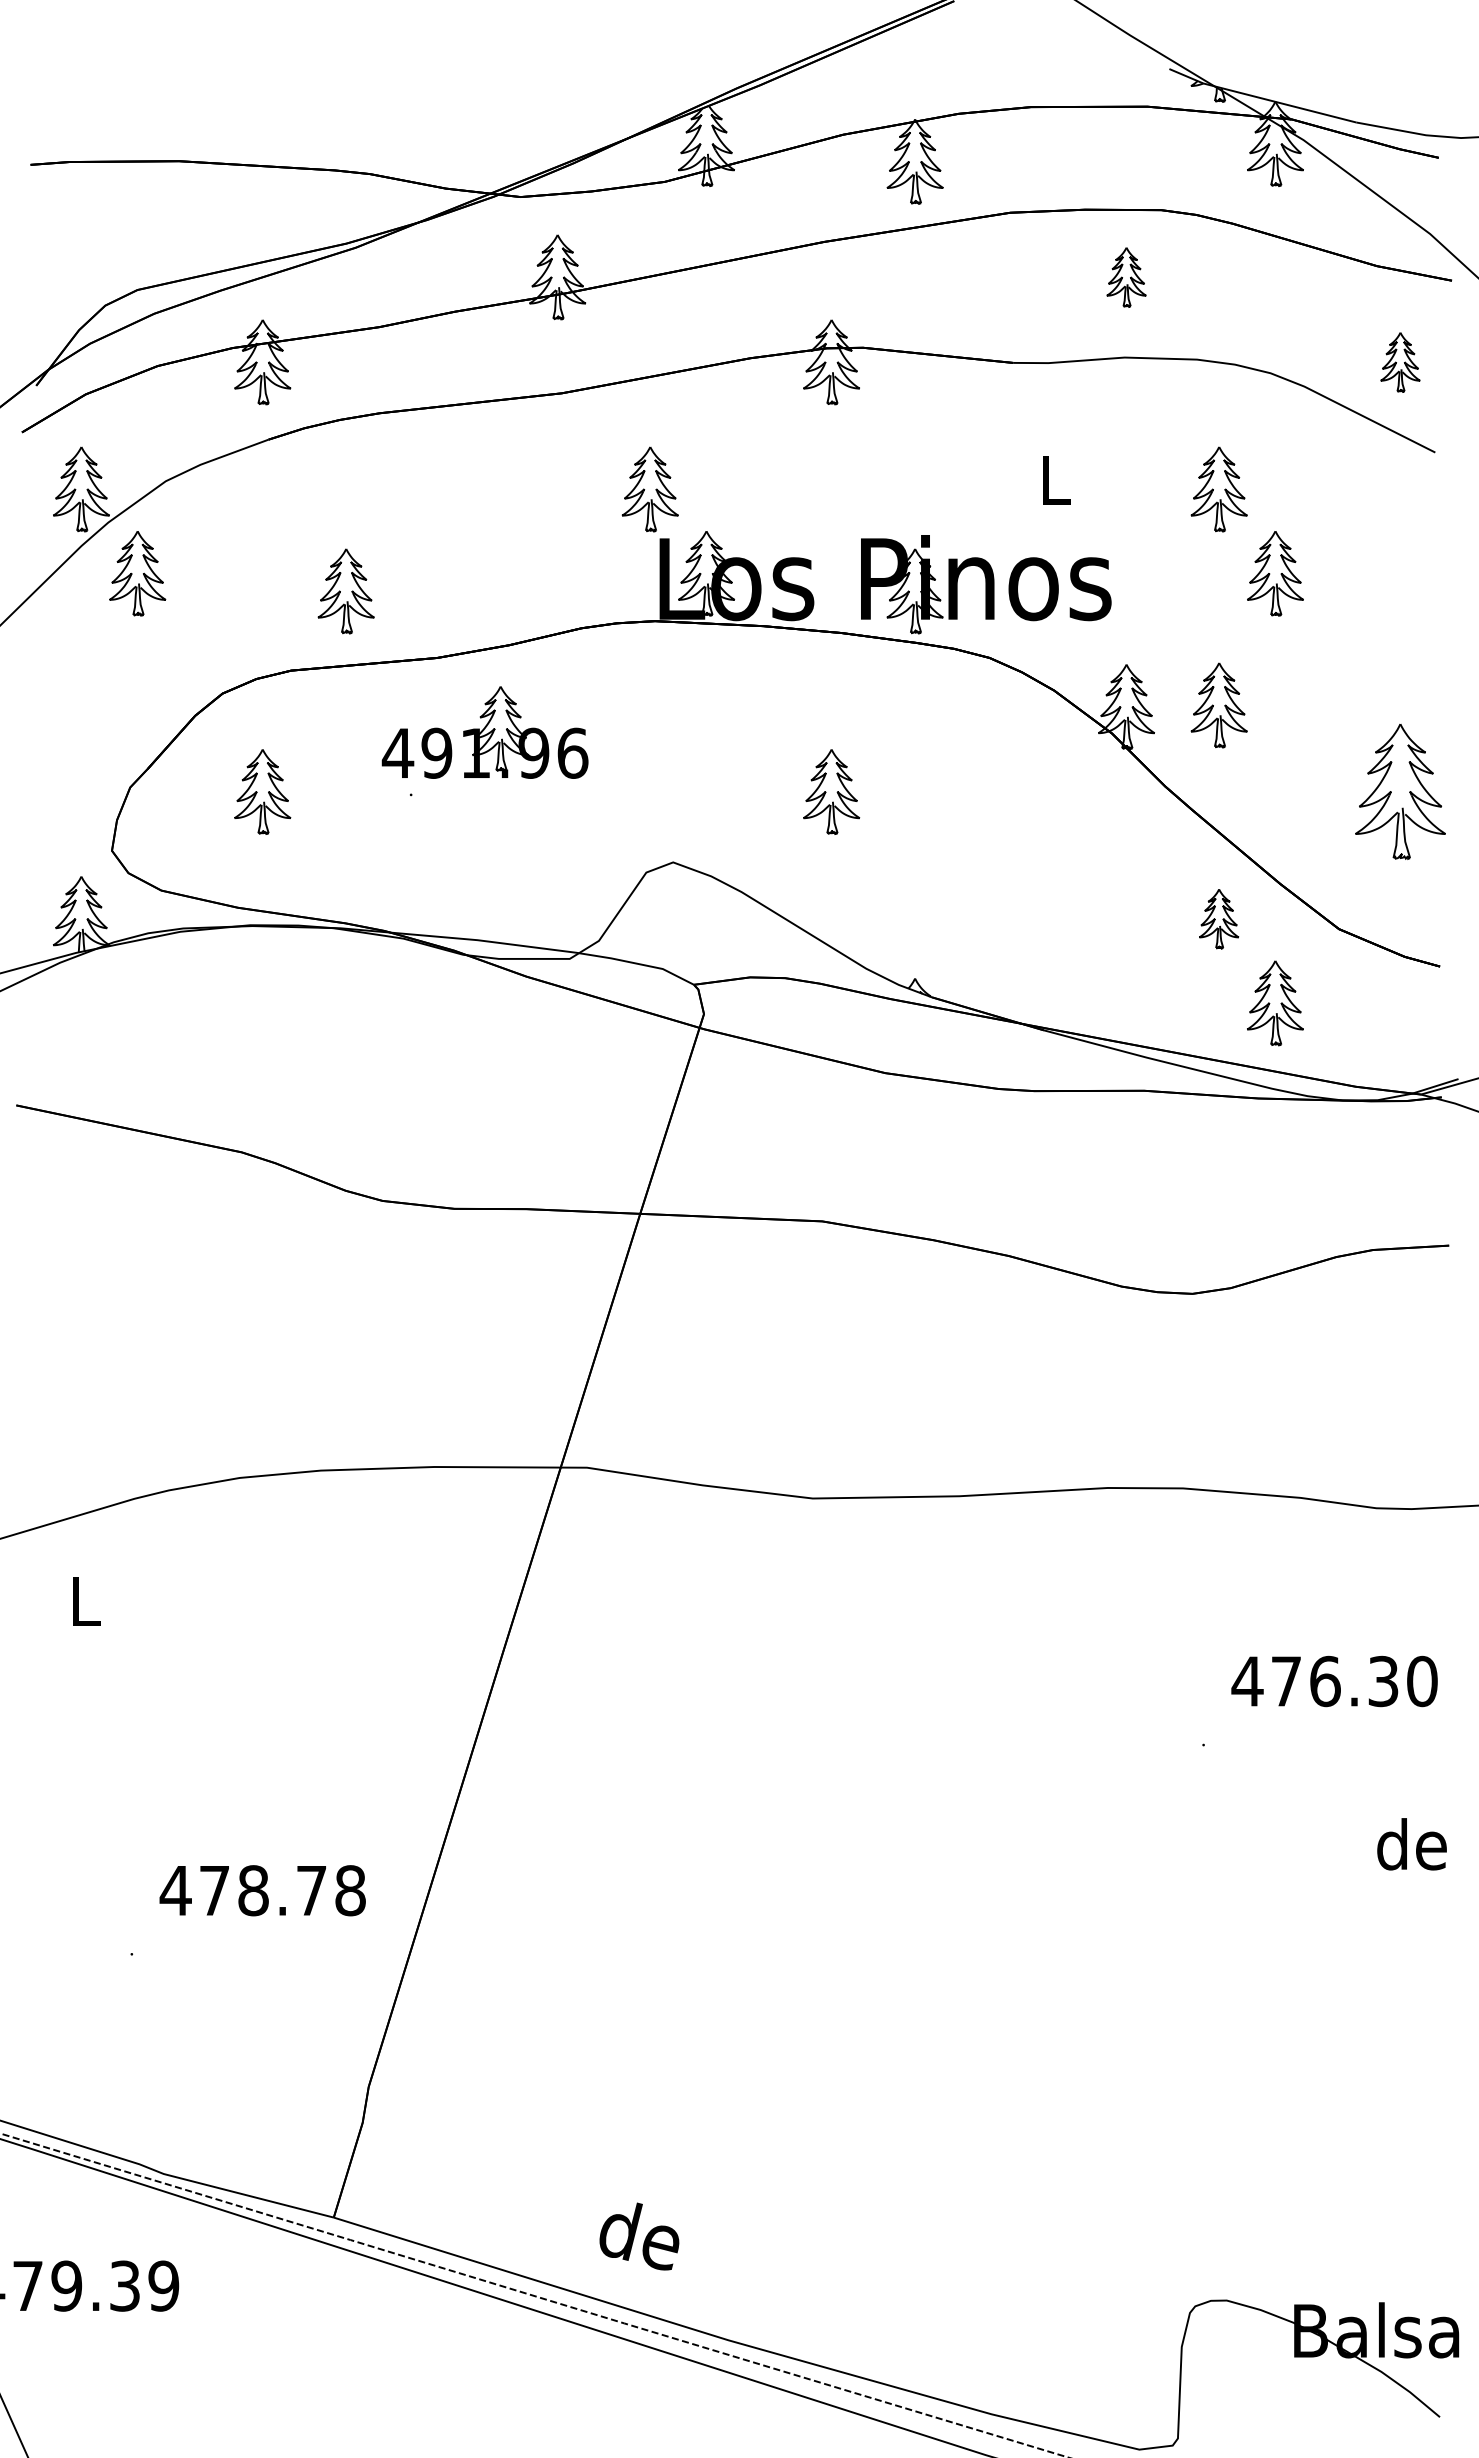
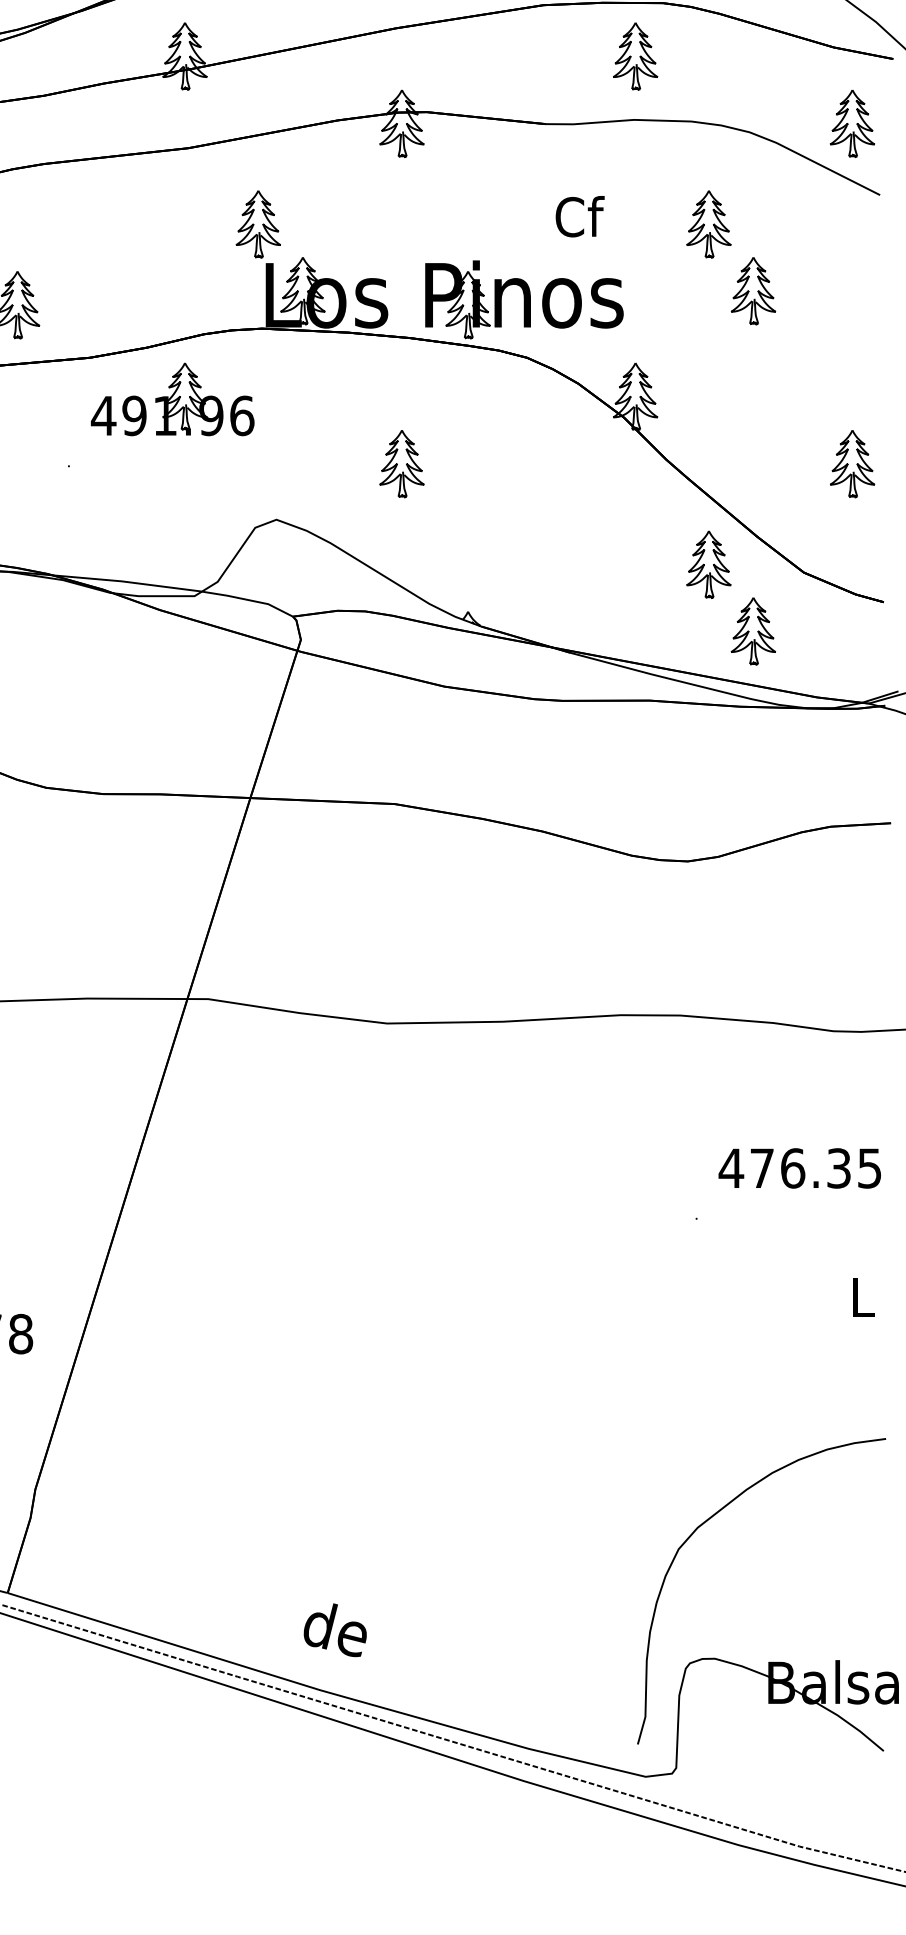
part: (1126, 277) -> (635, 56), size x1.43
part: (1400, 362) -> (852, 123), size x1.43
text: (1056, 479) -> (580, 216), L -> Cf
part: (1218, 705) -> (708, 395), removed
part: (484, 732) -> (172, 399), moved
part: (1400, 791) -> (852, 463), size x0.62
part: (1218, 918) -> (708, 564), size x1.43
text: (1422, 1681) -> (869, 1168), 476.30 -> 476.35
text: (1411, 1844) -> (861, 1297), de -> L
curve: (1219, 2125) -> (709, 1520), added
text: (639, 2236) -> (335, 1630), moved

